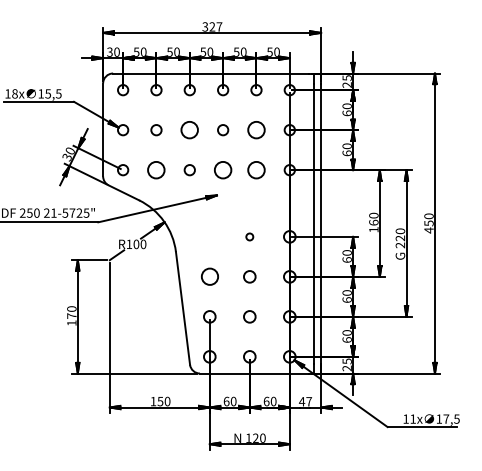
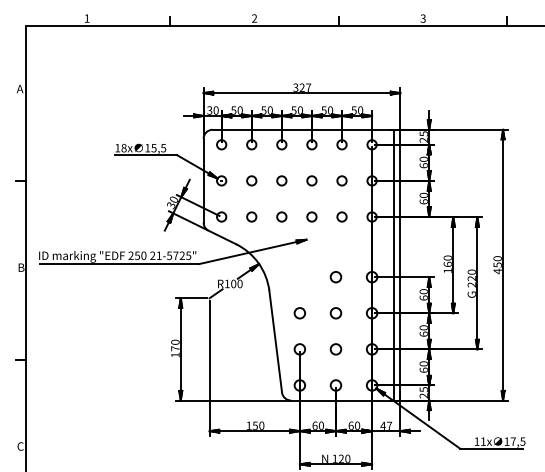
circle: (189, 129) -> (281, 180), size x0.62
circle: (255, 129) -> (341, 180), size x0.62
circle: (156, 169) -> (251, 216), size x0.62
circle: (222, 169) -> (311, 216), size x0.62
circle: (255, 169) -> (341, 216), size x0.62
circle: (249, 237) -> (335, 277), size x1.67
circle: (209, 277) -> (299, 313), size x0.71

